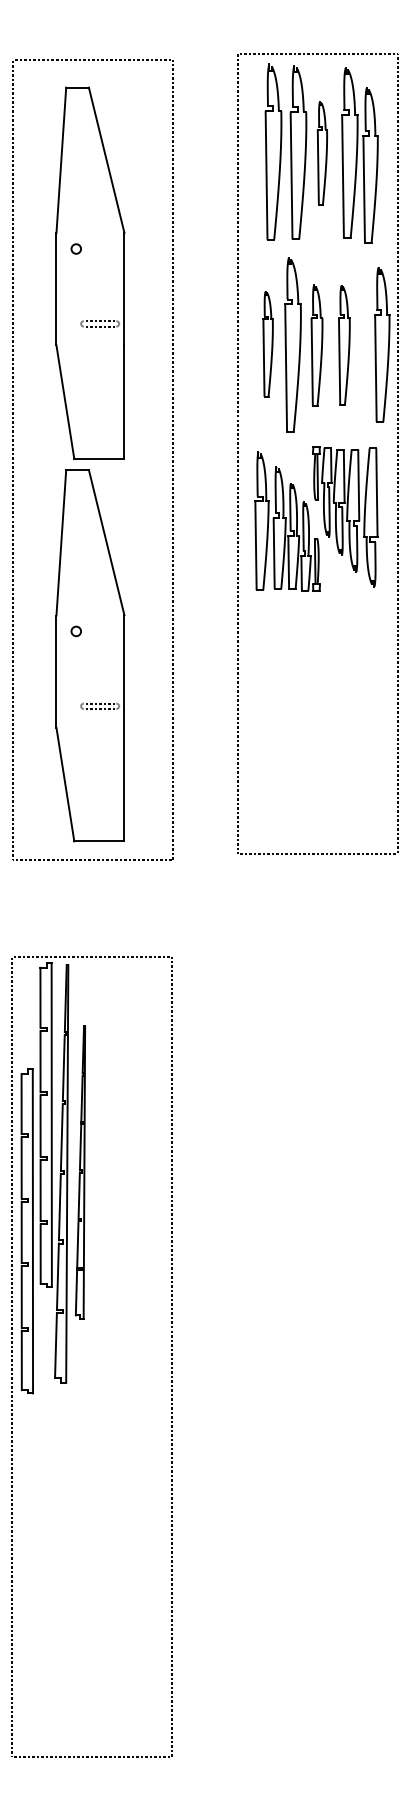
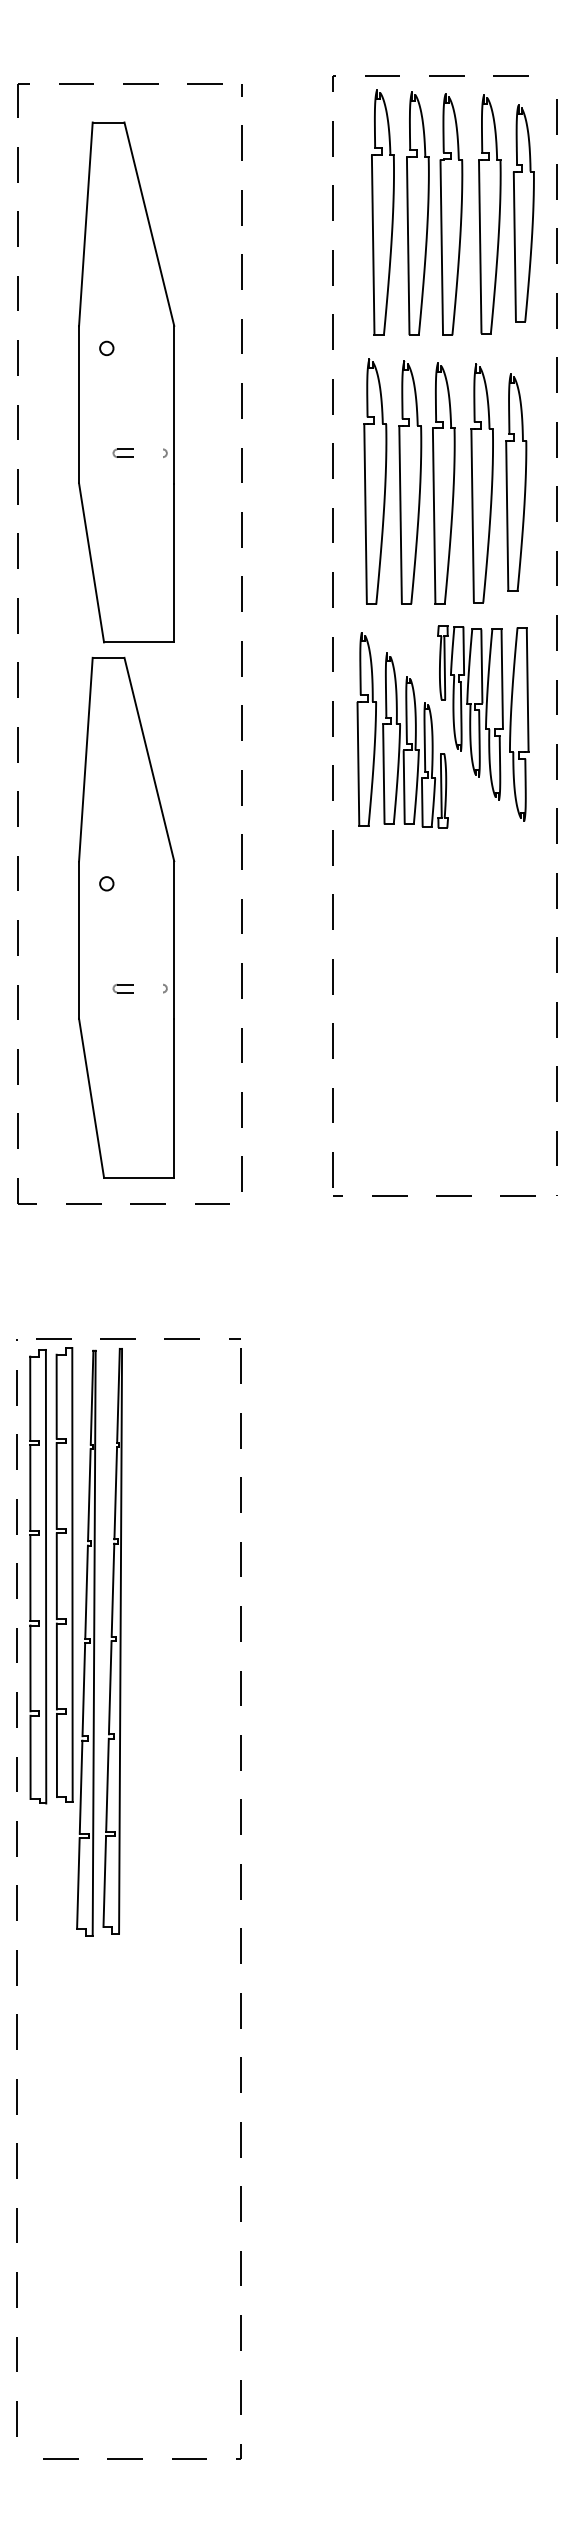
part: (322, 153) -> (451, 214), size x1.67
part: (370, 165) -> (523, 213), moved
part: (268, 344) -> (375, 481), size x1.67
part: (382, 344) -> (516, 482), moved
part: (316, 345) -> (443, 483), size x1.43
part: (343, 345) -> (481, 483), size x1.43
part: (80, 1172) -> (112, 1641), size x1.43
part: (27, 1231) -> (38, 1576), moved

